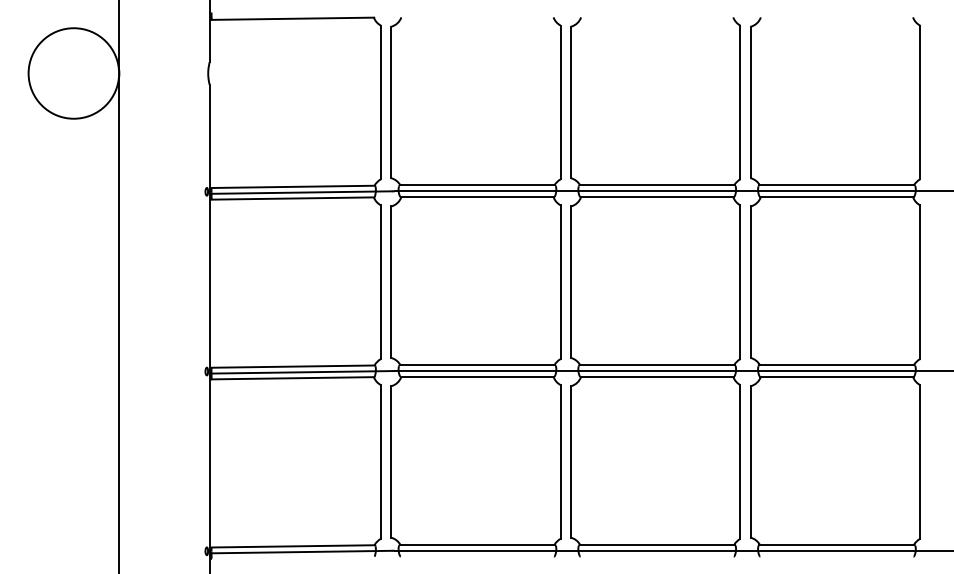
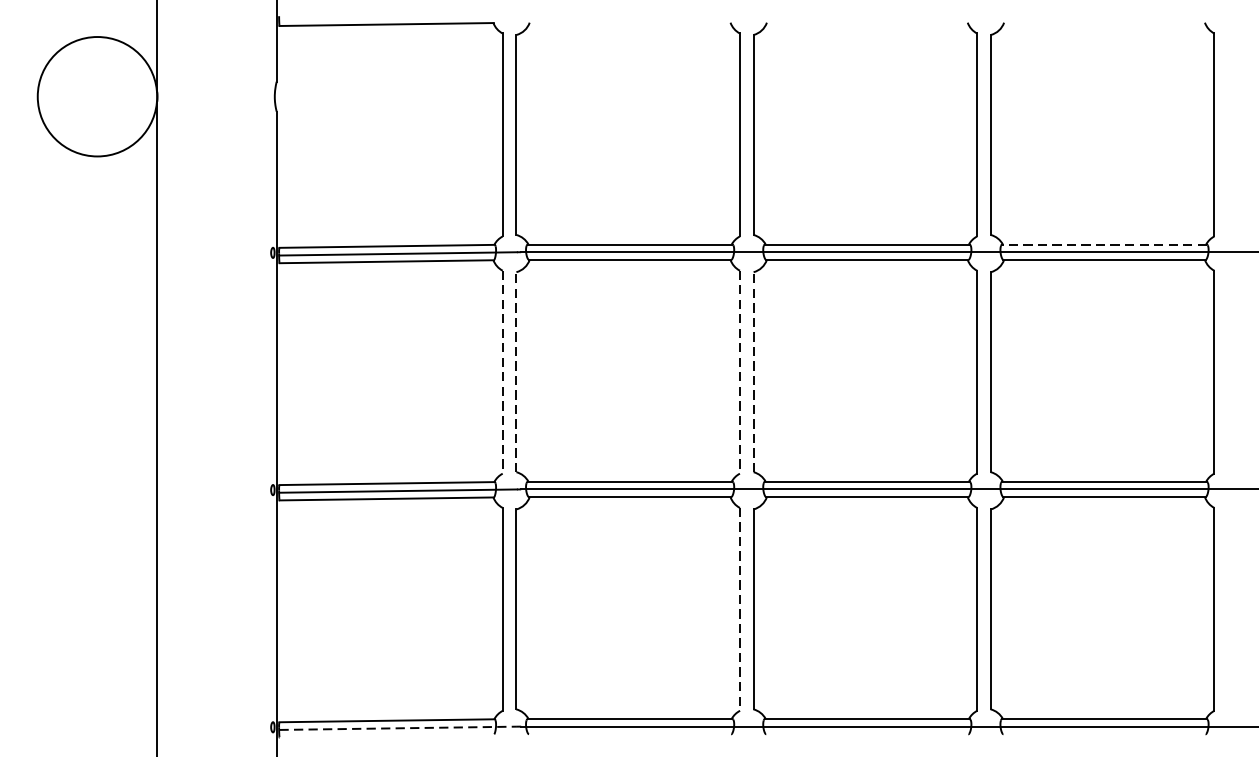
line: (836, 185) -> (1103, 244), solid -> dashed
line: (380, 282) -> (502, 372), solid -> dashed
line: (391, 282) -> (516, 372), solid -> dashed
line: (560, 282) -> (739, 372), solid -> dashed
line: (571, 282) -> (754, 372), solid -> dashed
line: (560, 461) -> (739, 608), solid -> dashed
line: (301, 552) -> (397, 728), solid -> dashed

